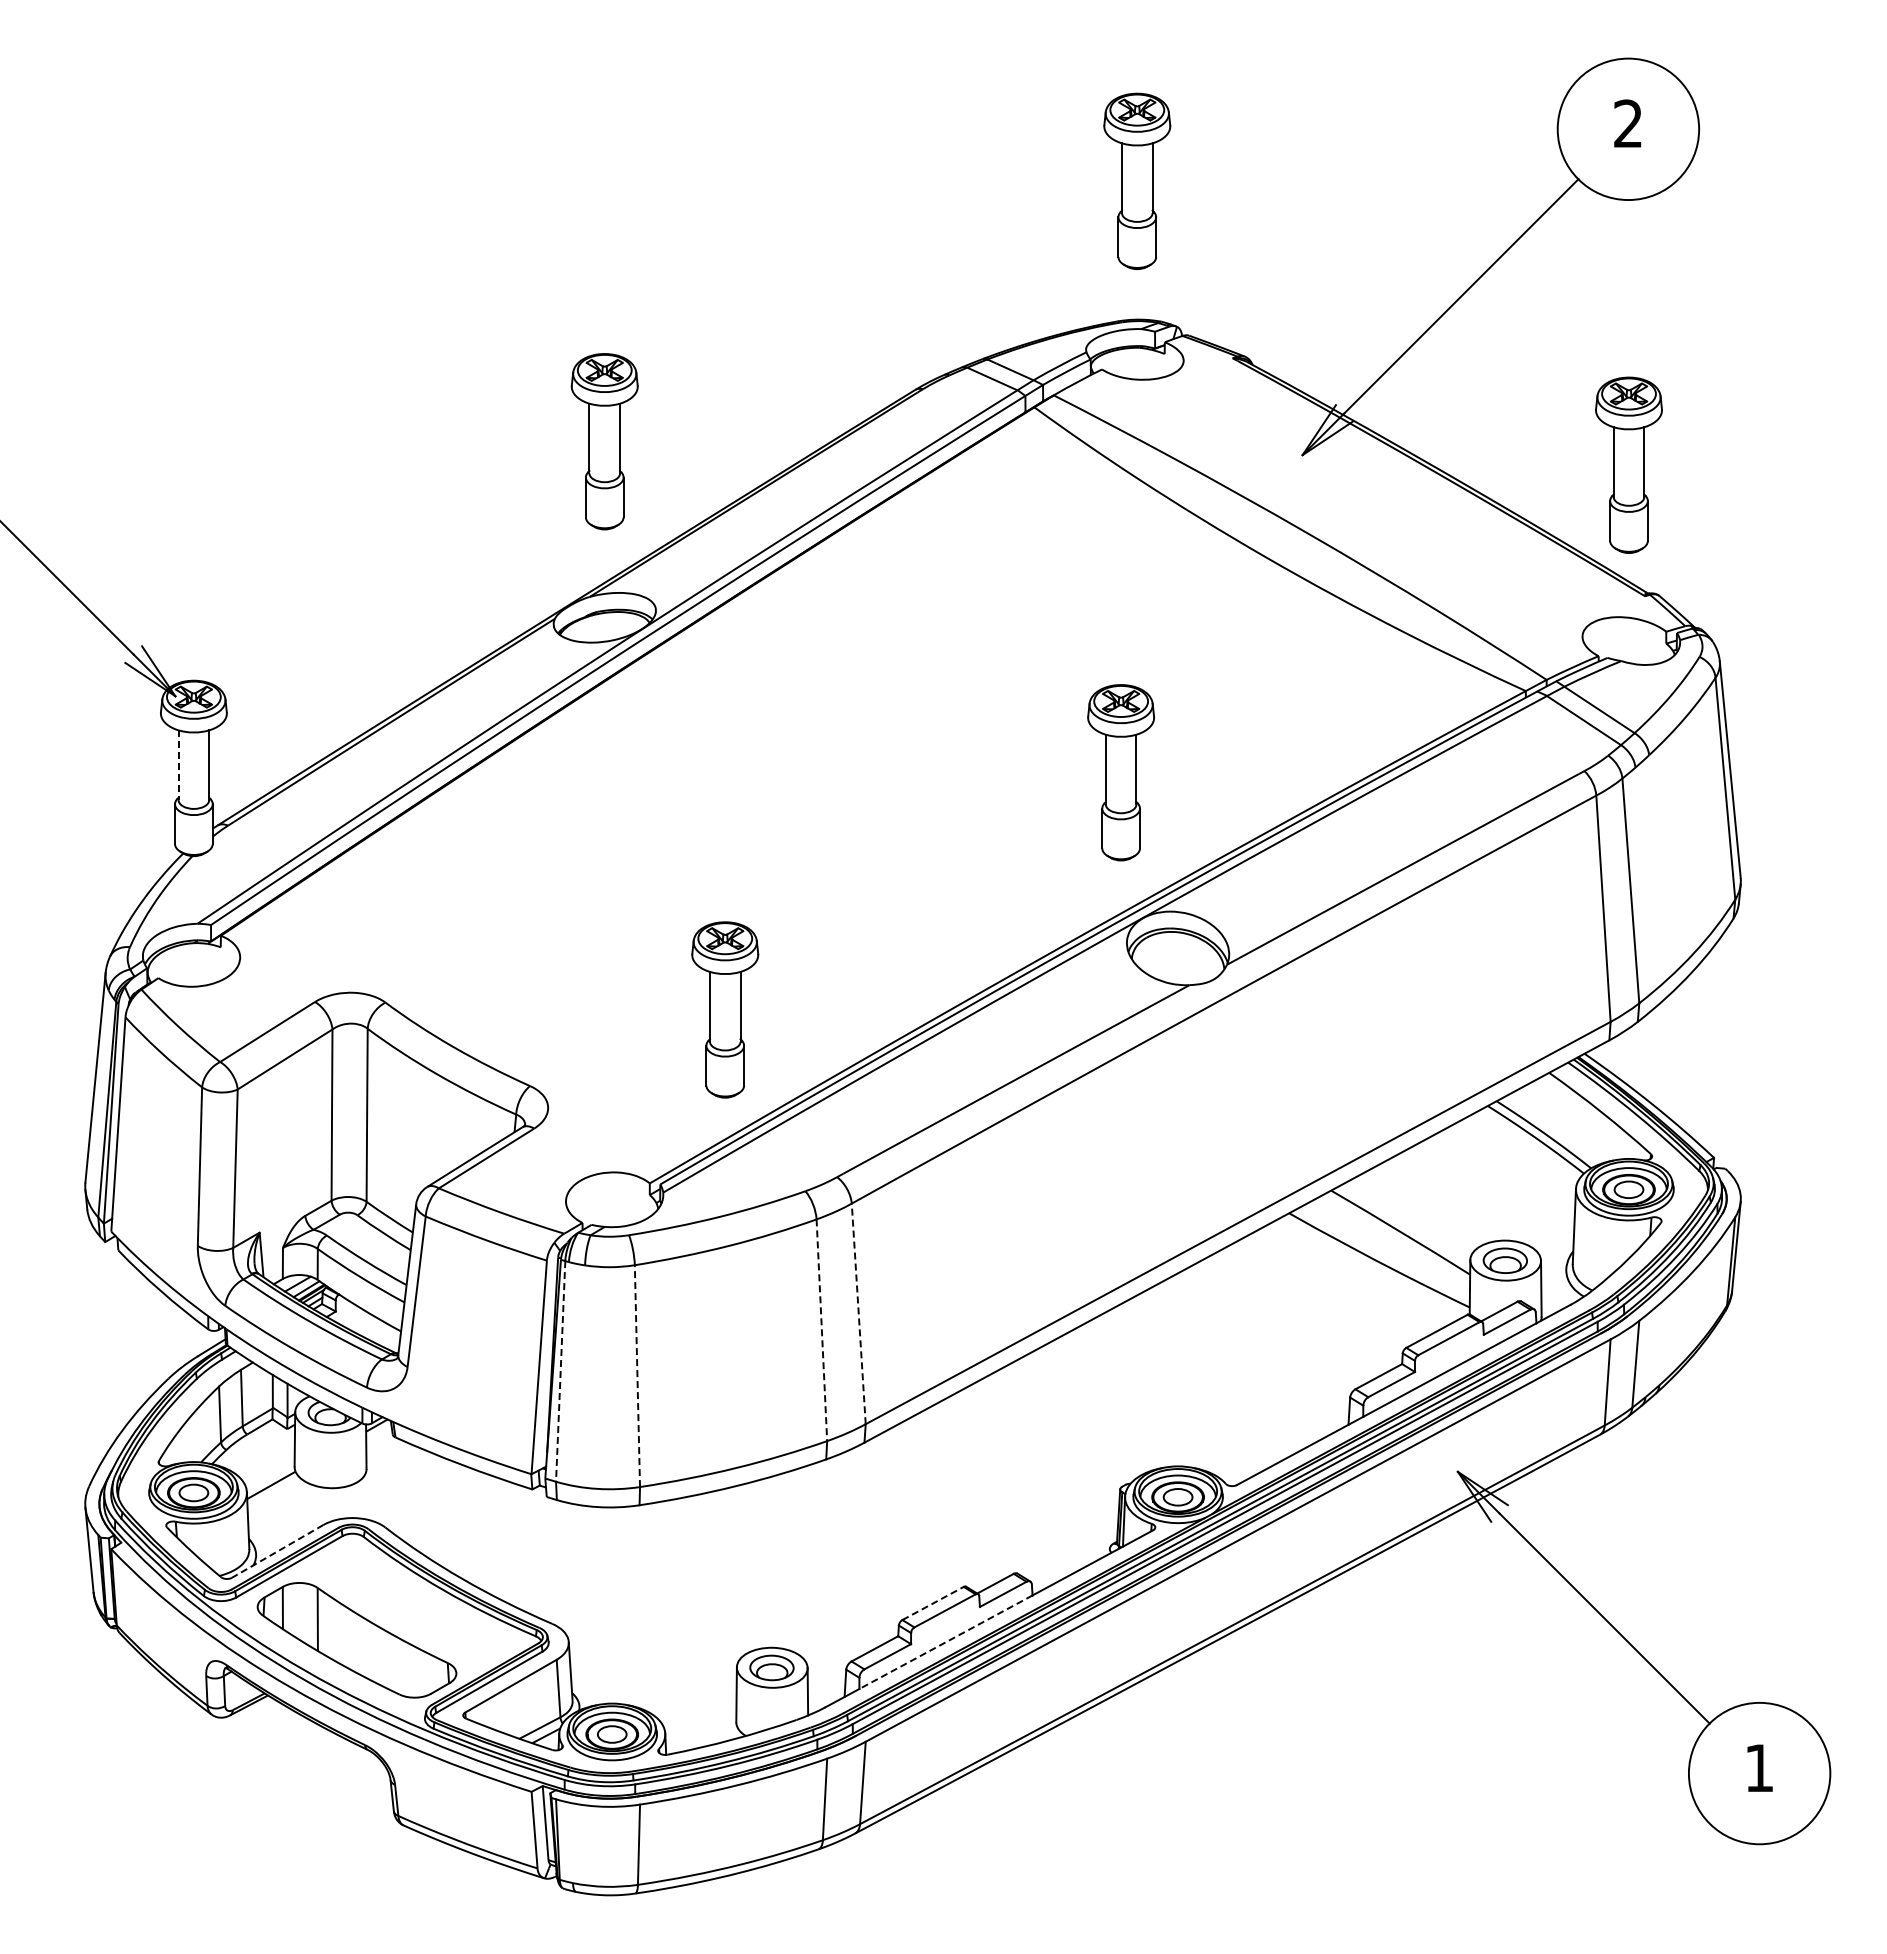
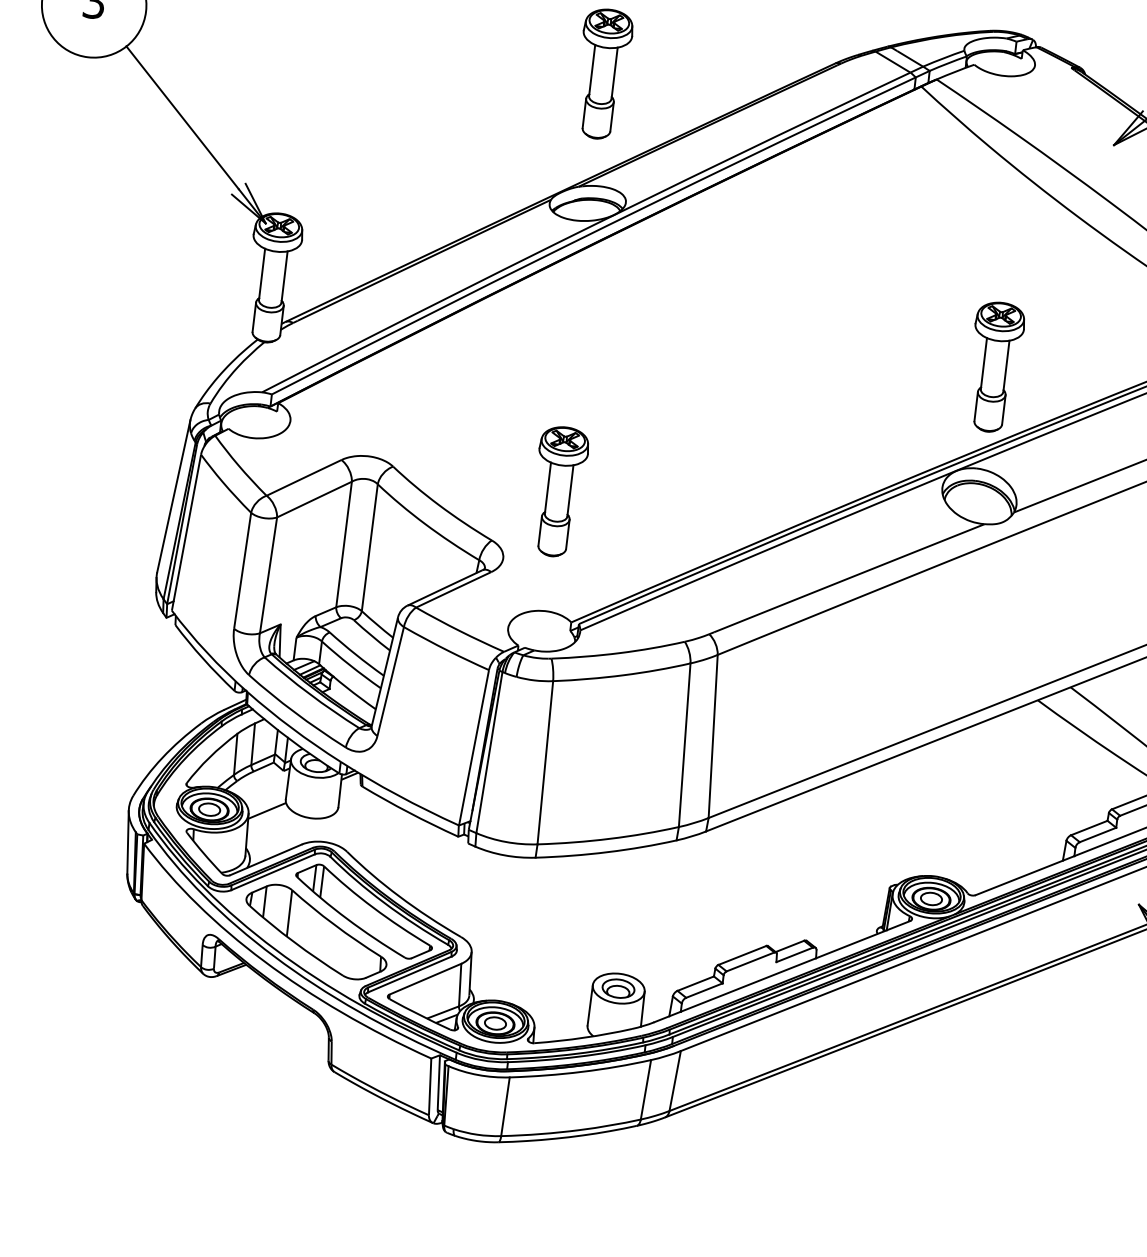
line: (178, 765) -> (262, 274), dashed -> solid
part: (1121, 772) -> (995, 367), moved
part: (725, 1009) -> (559, 491), moved
line: (858, 1313) -> (713, 736), dashed -> solid
line: (821, 1330) -> (684, 745), dashed -> solid
line: (560, 1371) -> (489, 752), dashed -> solid
line: (637, 1376) -> (545, 763), dashed -> solid
line: (277, 1551) -> (265, 859), dashed -> solid
line: (933, 1603) -> (742, 955), dashed -> solid
part: (417, 1605) -> (363, 911), added
line: (945, 1642) -> (748, 985), dashed -> solid

